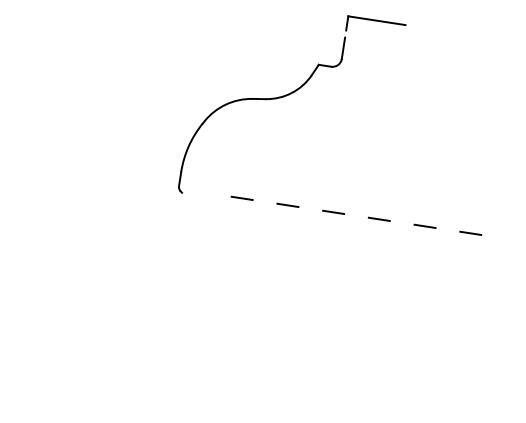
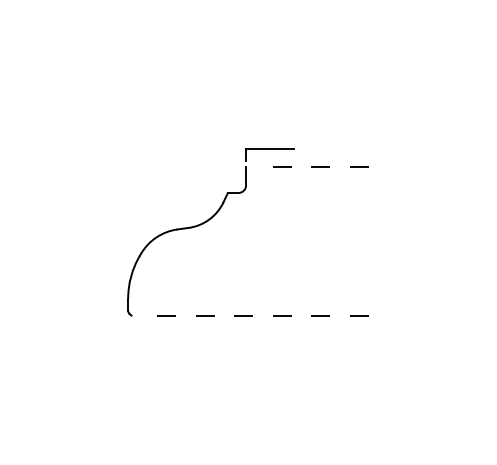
line: (433, 50) -> (320, 166), added
line: (344, 213) -> (252, 315), moved

